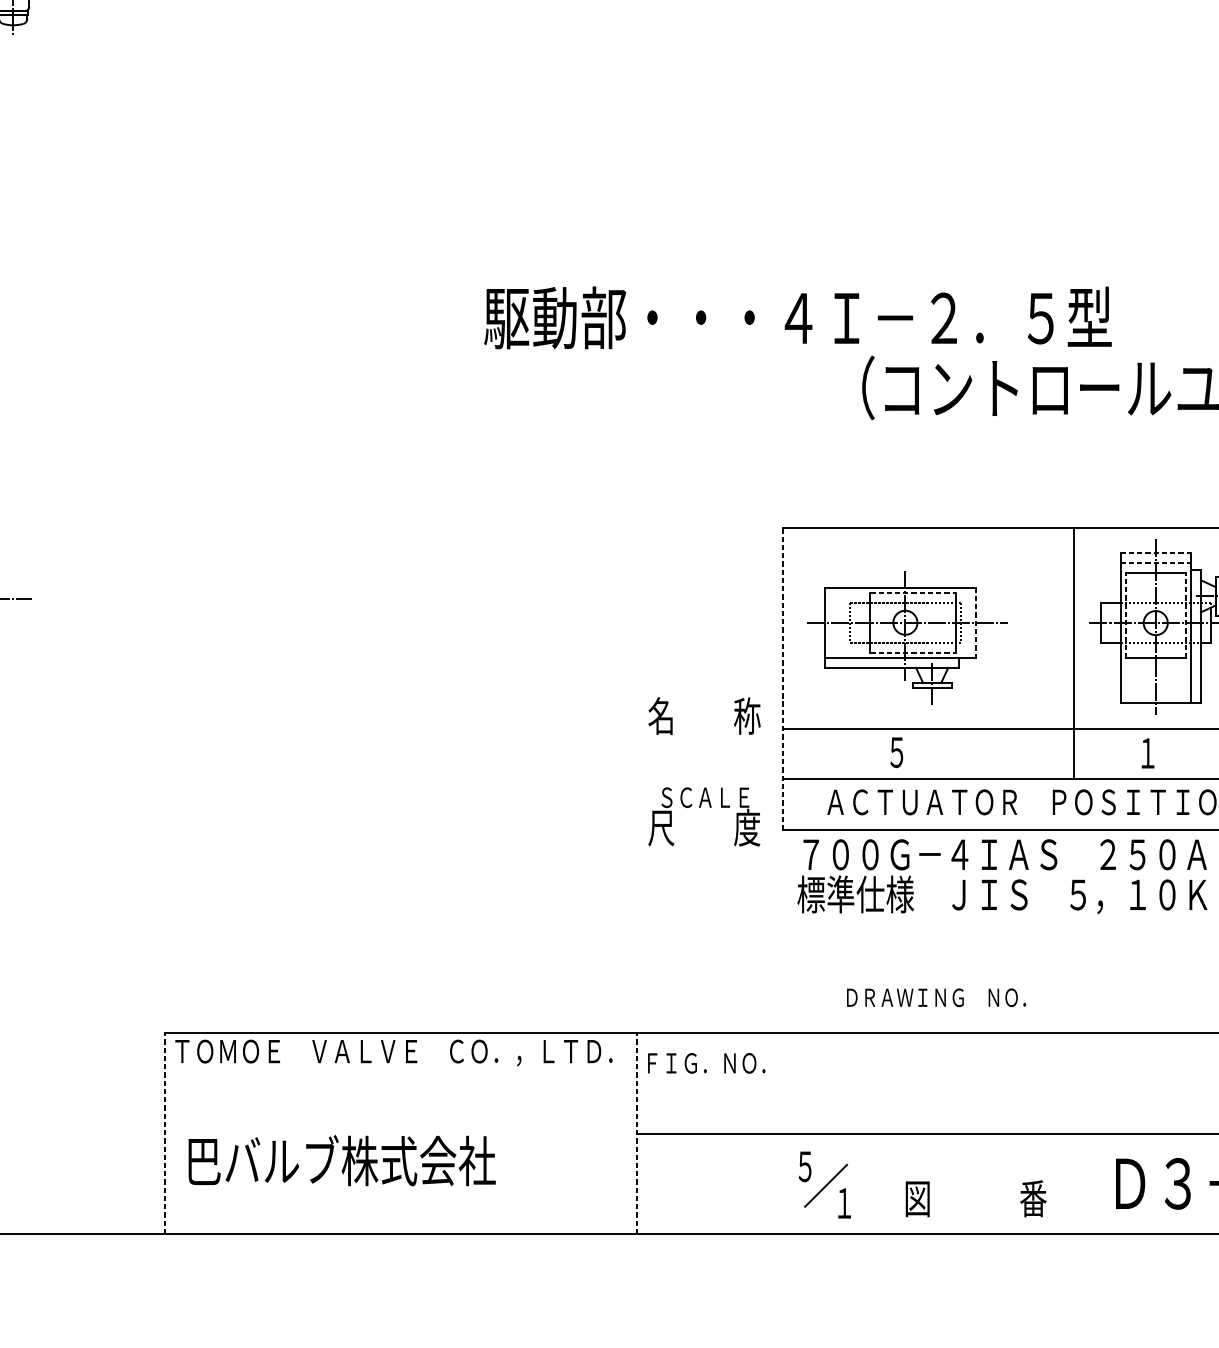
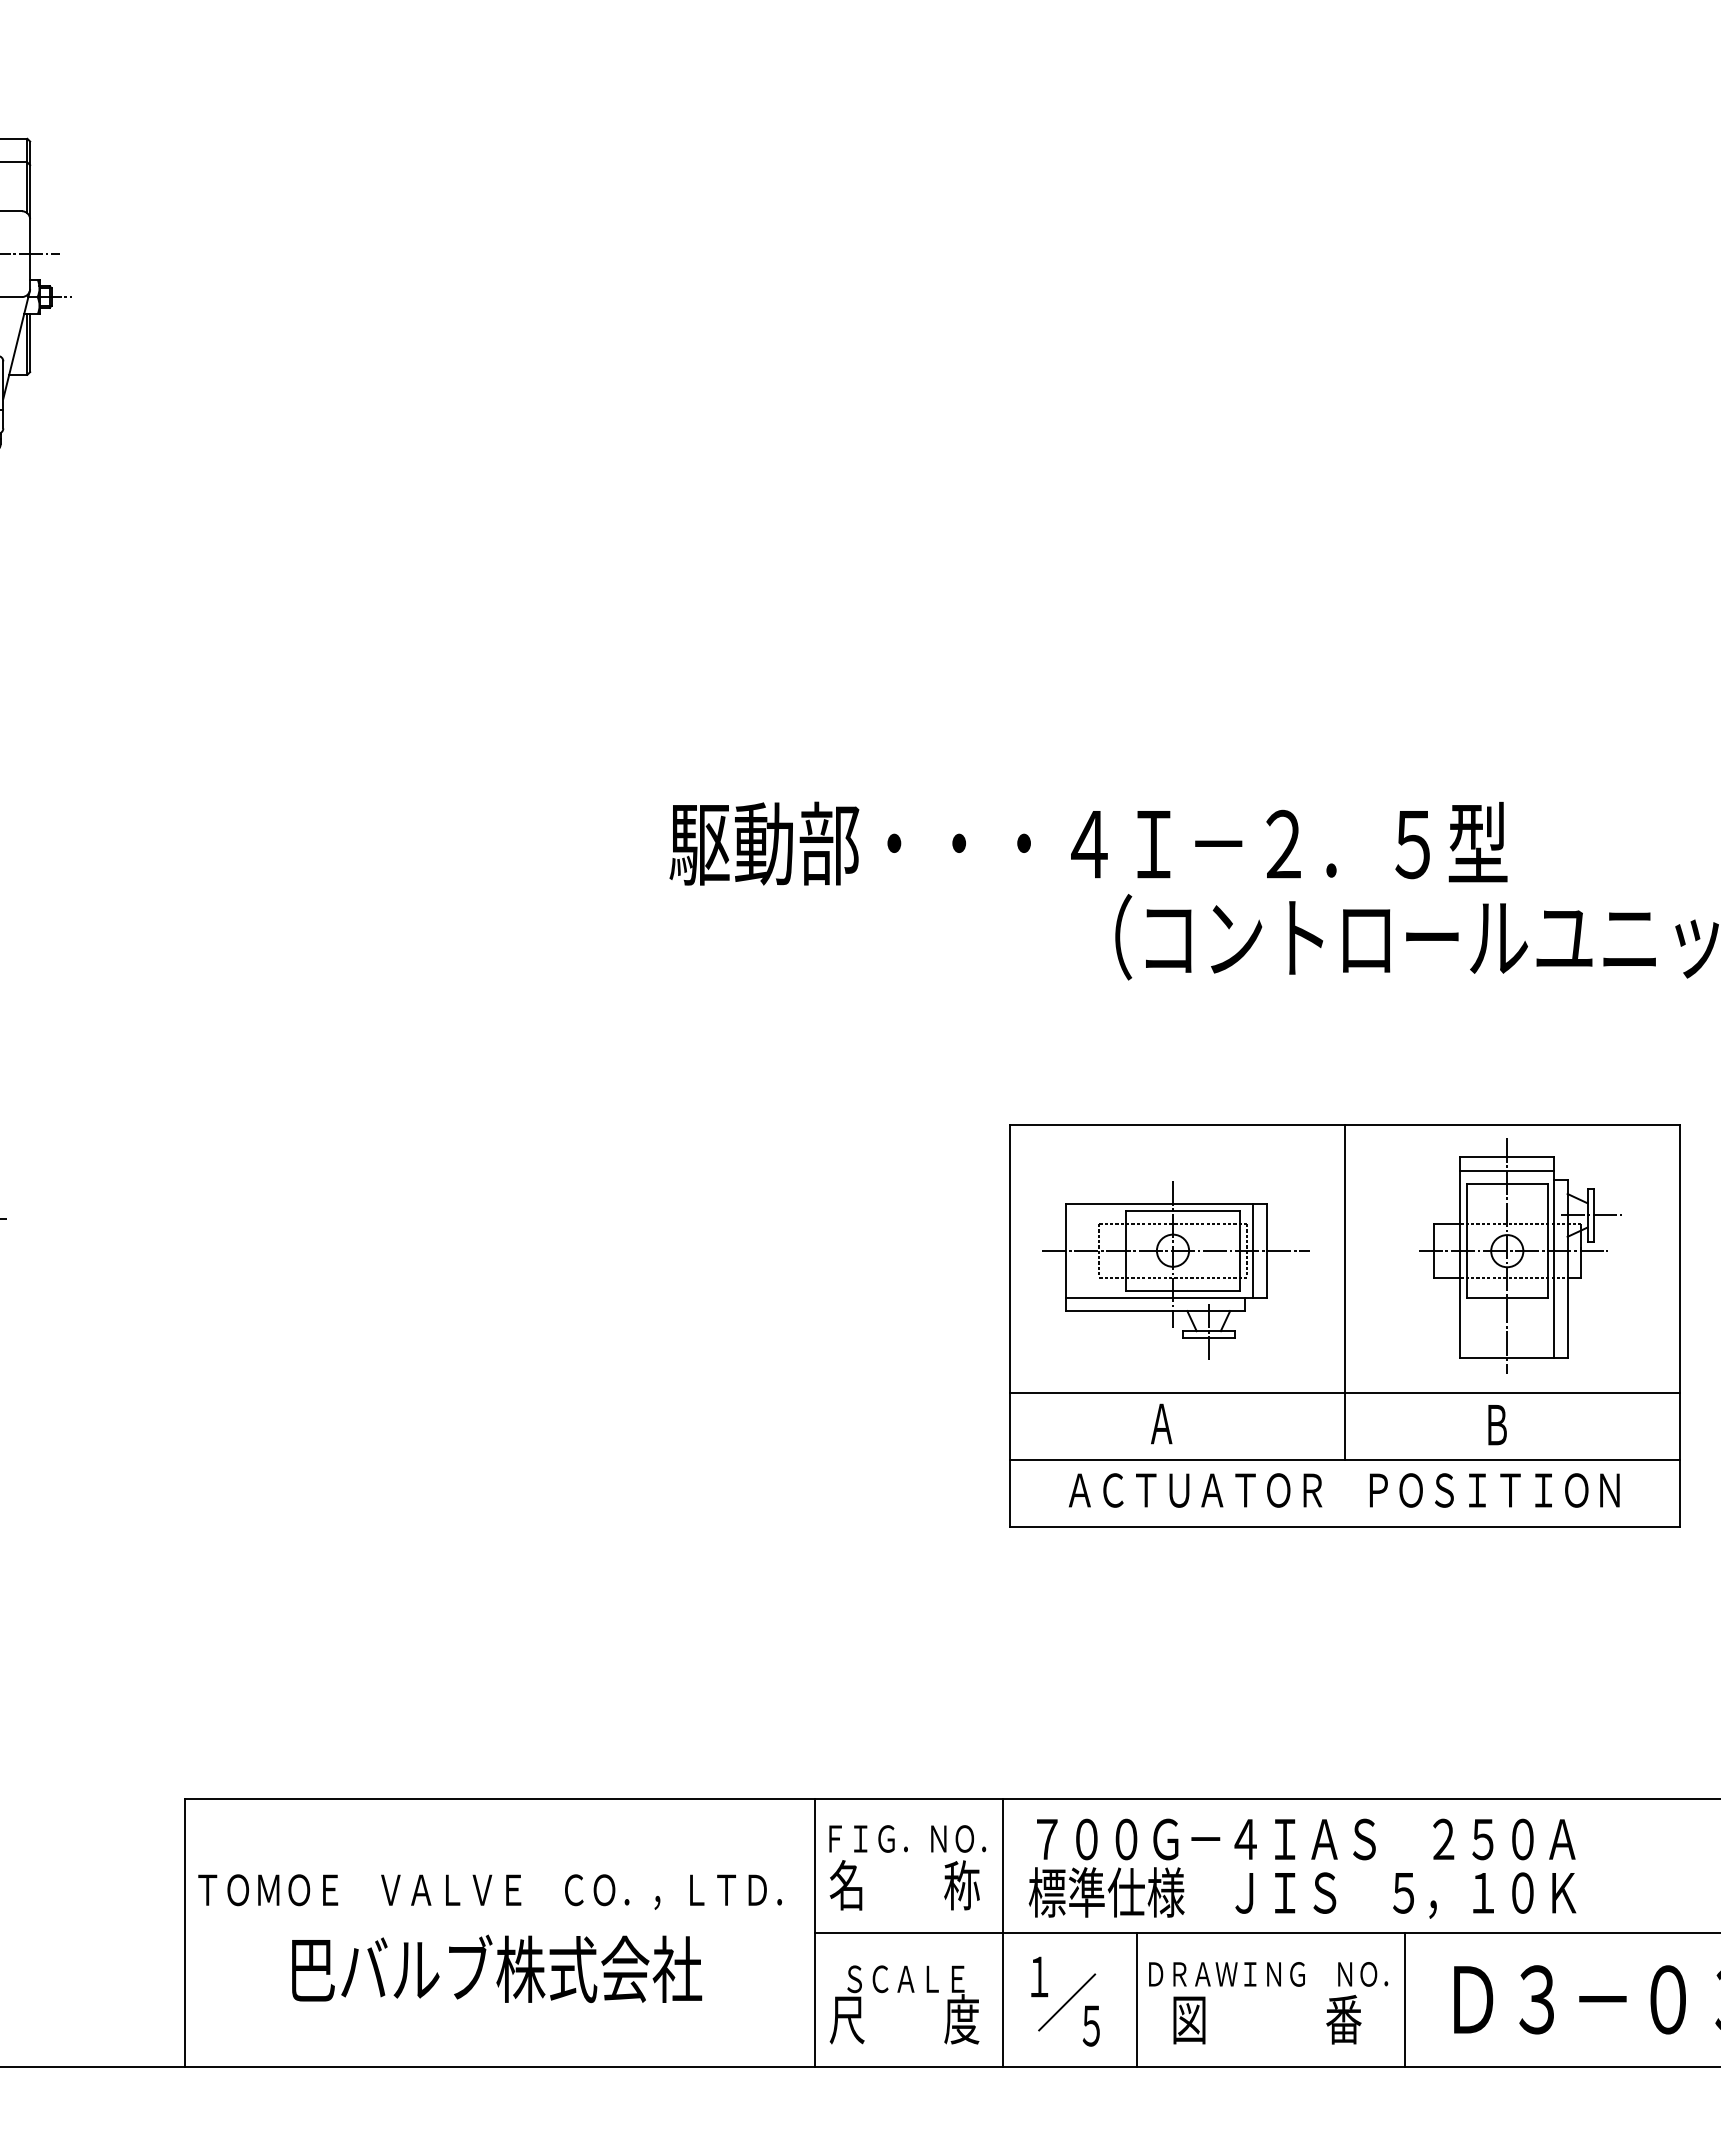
text: (797, 317) -> (1088, 843), moved
line: (1155, 552) -> (1507, 1157), dashed -> solid
line: (1155, 562) -> (1507, 1170), dashed -> solid
line: (913, 592) -> (1183, 1210), dashed -> solid
line: (1125, 615) -> (1467, 1241), dashed -> solid
line: (1185, 615) -> (1547, 1241), dashed -> solid
line: (965, 622) -> (1253, 1250), added
line: (975, 622) -> (1266, 1250), dashed -> solid
line: (913, 652) -> (1183, 1290), dashed -> solid
line: (1074, 653) -> (1345, 1291), moved
line: (782, 679) -> (1009, 1326), dashed -> solid
text: (704, 716) -> (904, 1885), moved
text: (896, 752) -> (1161, 1423), ５ -> Ａ
text: (1148, 753) -> (1497, 1425), １ -> Ｂ
text: (704, 816) -> (904, 2004), moved
text: (1002, 876) -> (1302, 1868), moved
text: (936, 997) -> (1268, 1974), moved
text: (393, 1052) -> (489, 1891), moved
line: (165, 1133) -> (184, 1932), dashed -> solid
line: (636, 1133) -> (814, 1932), dashed -> solid
line: (777, 1133) -> (1002, 1932), added
text: (342, 1160) -> (497, 1968), moved
text: (805, 1166) -> (1039, 1976), ５ -> １
line: (878, 1183) -> (1136, 1999), added
line: (1078, 1183) -> (1404, 1999), added
text: (844, 1203) -> (1091, 2025), １ -> ５

